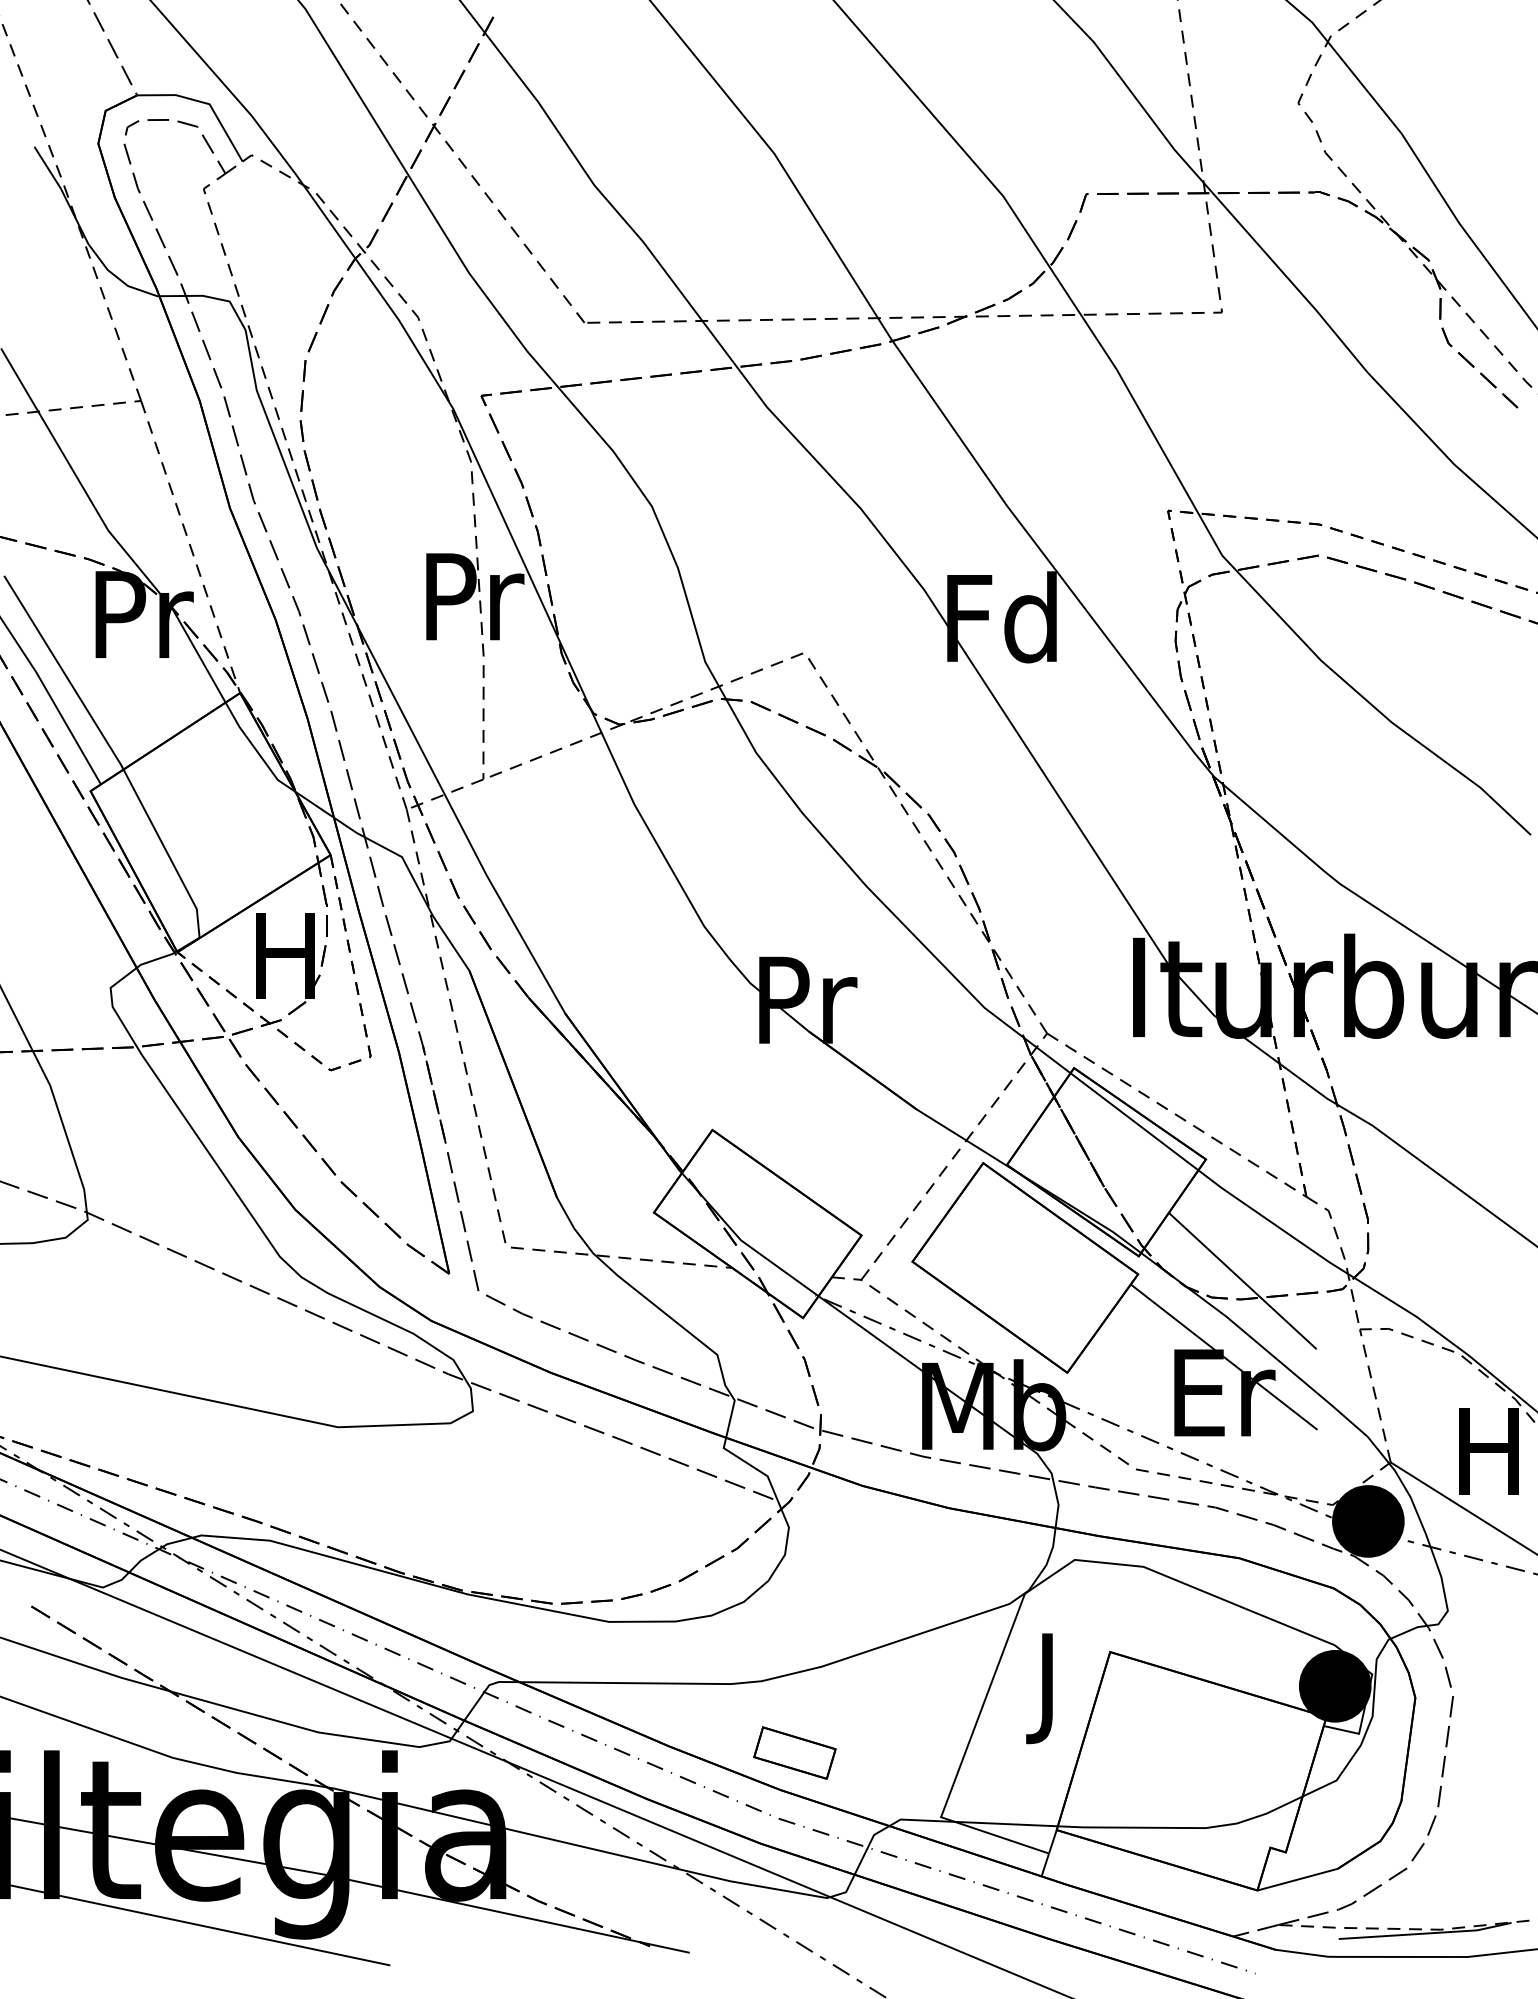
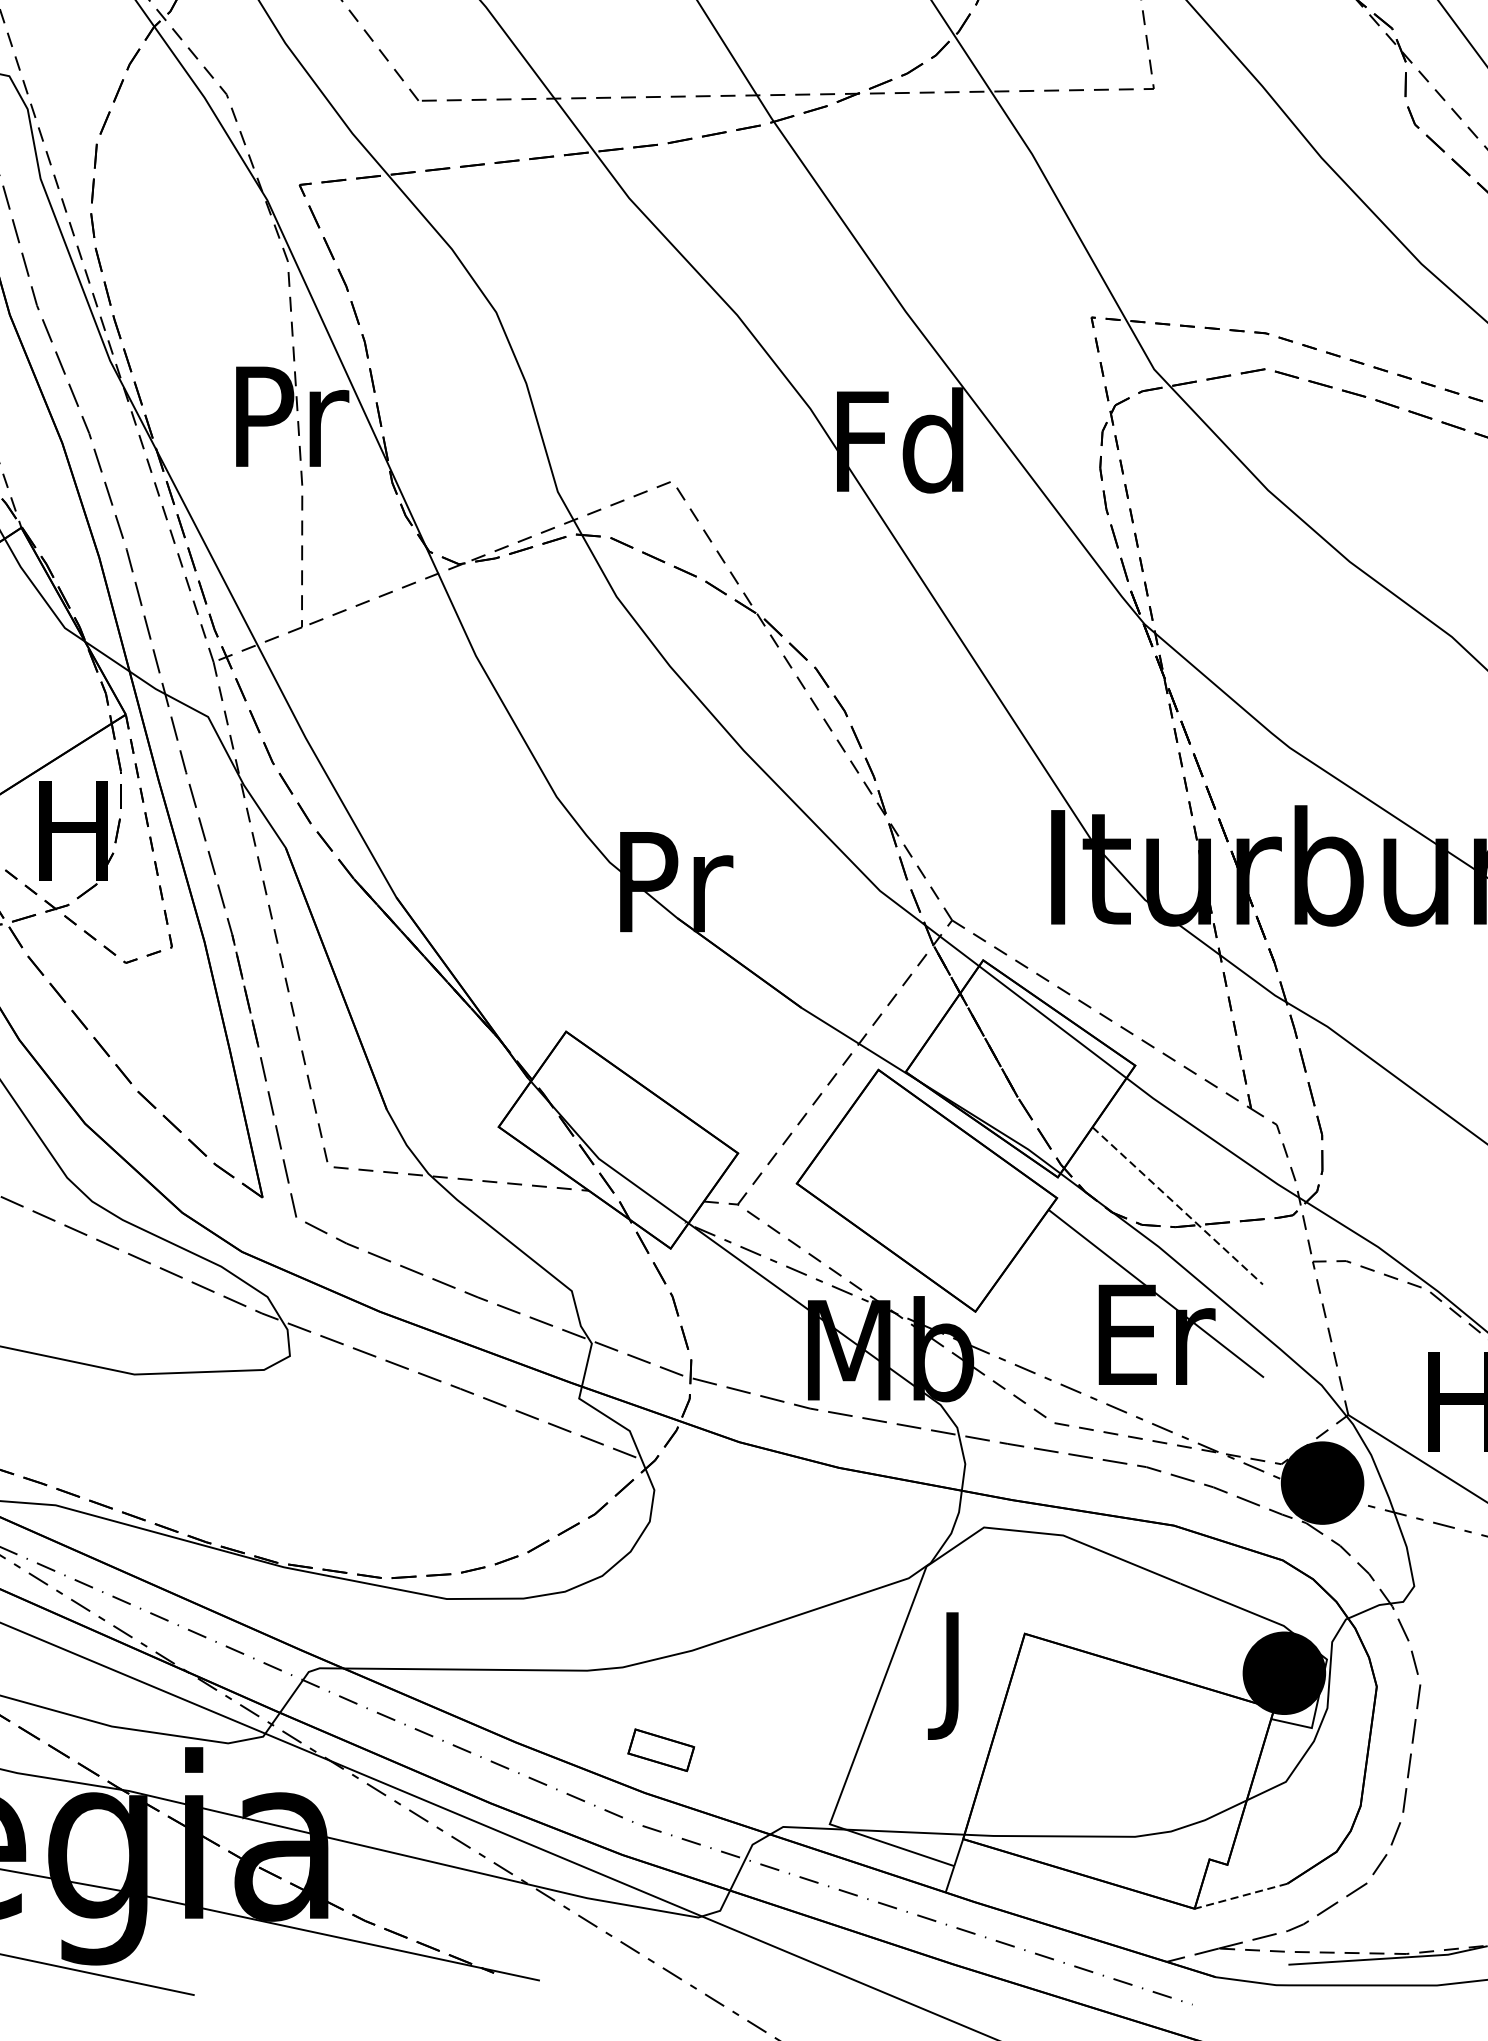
line: (1242, 1281) -> (1177, 1206), solid -> dashed
part: (794, 1752) -> (660, 1749), size x0.7
line: (1297, 1879) -> (1240, 1896), solid -> dashed

